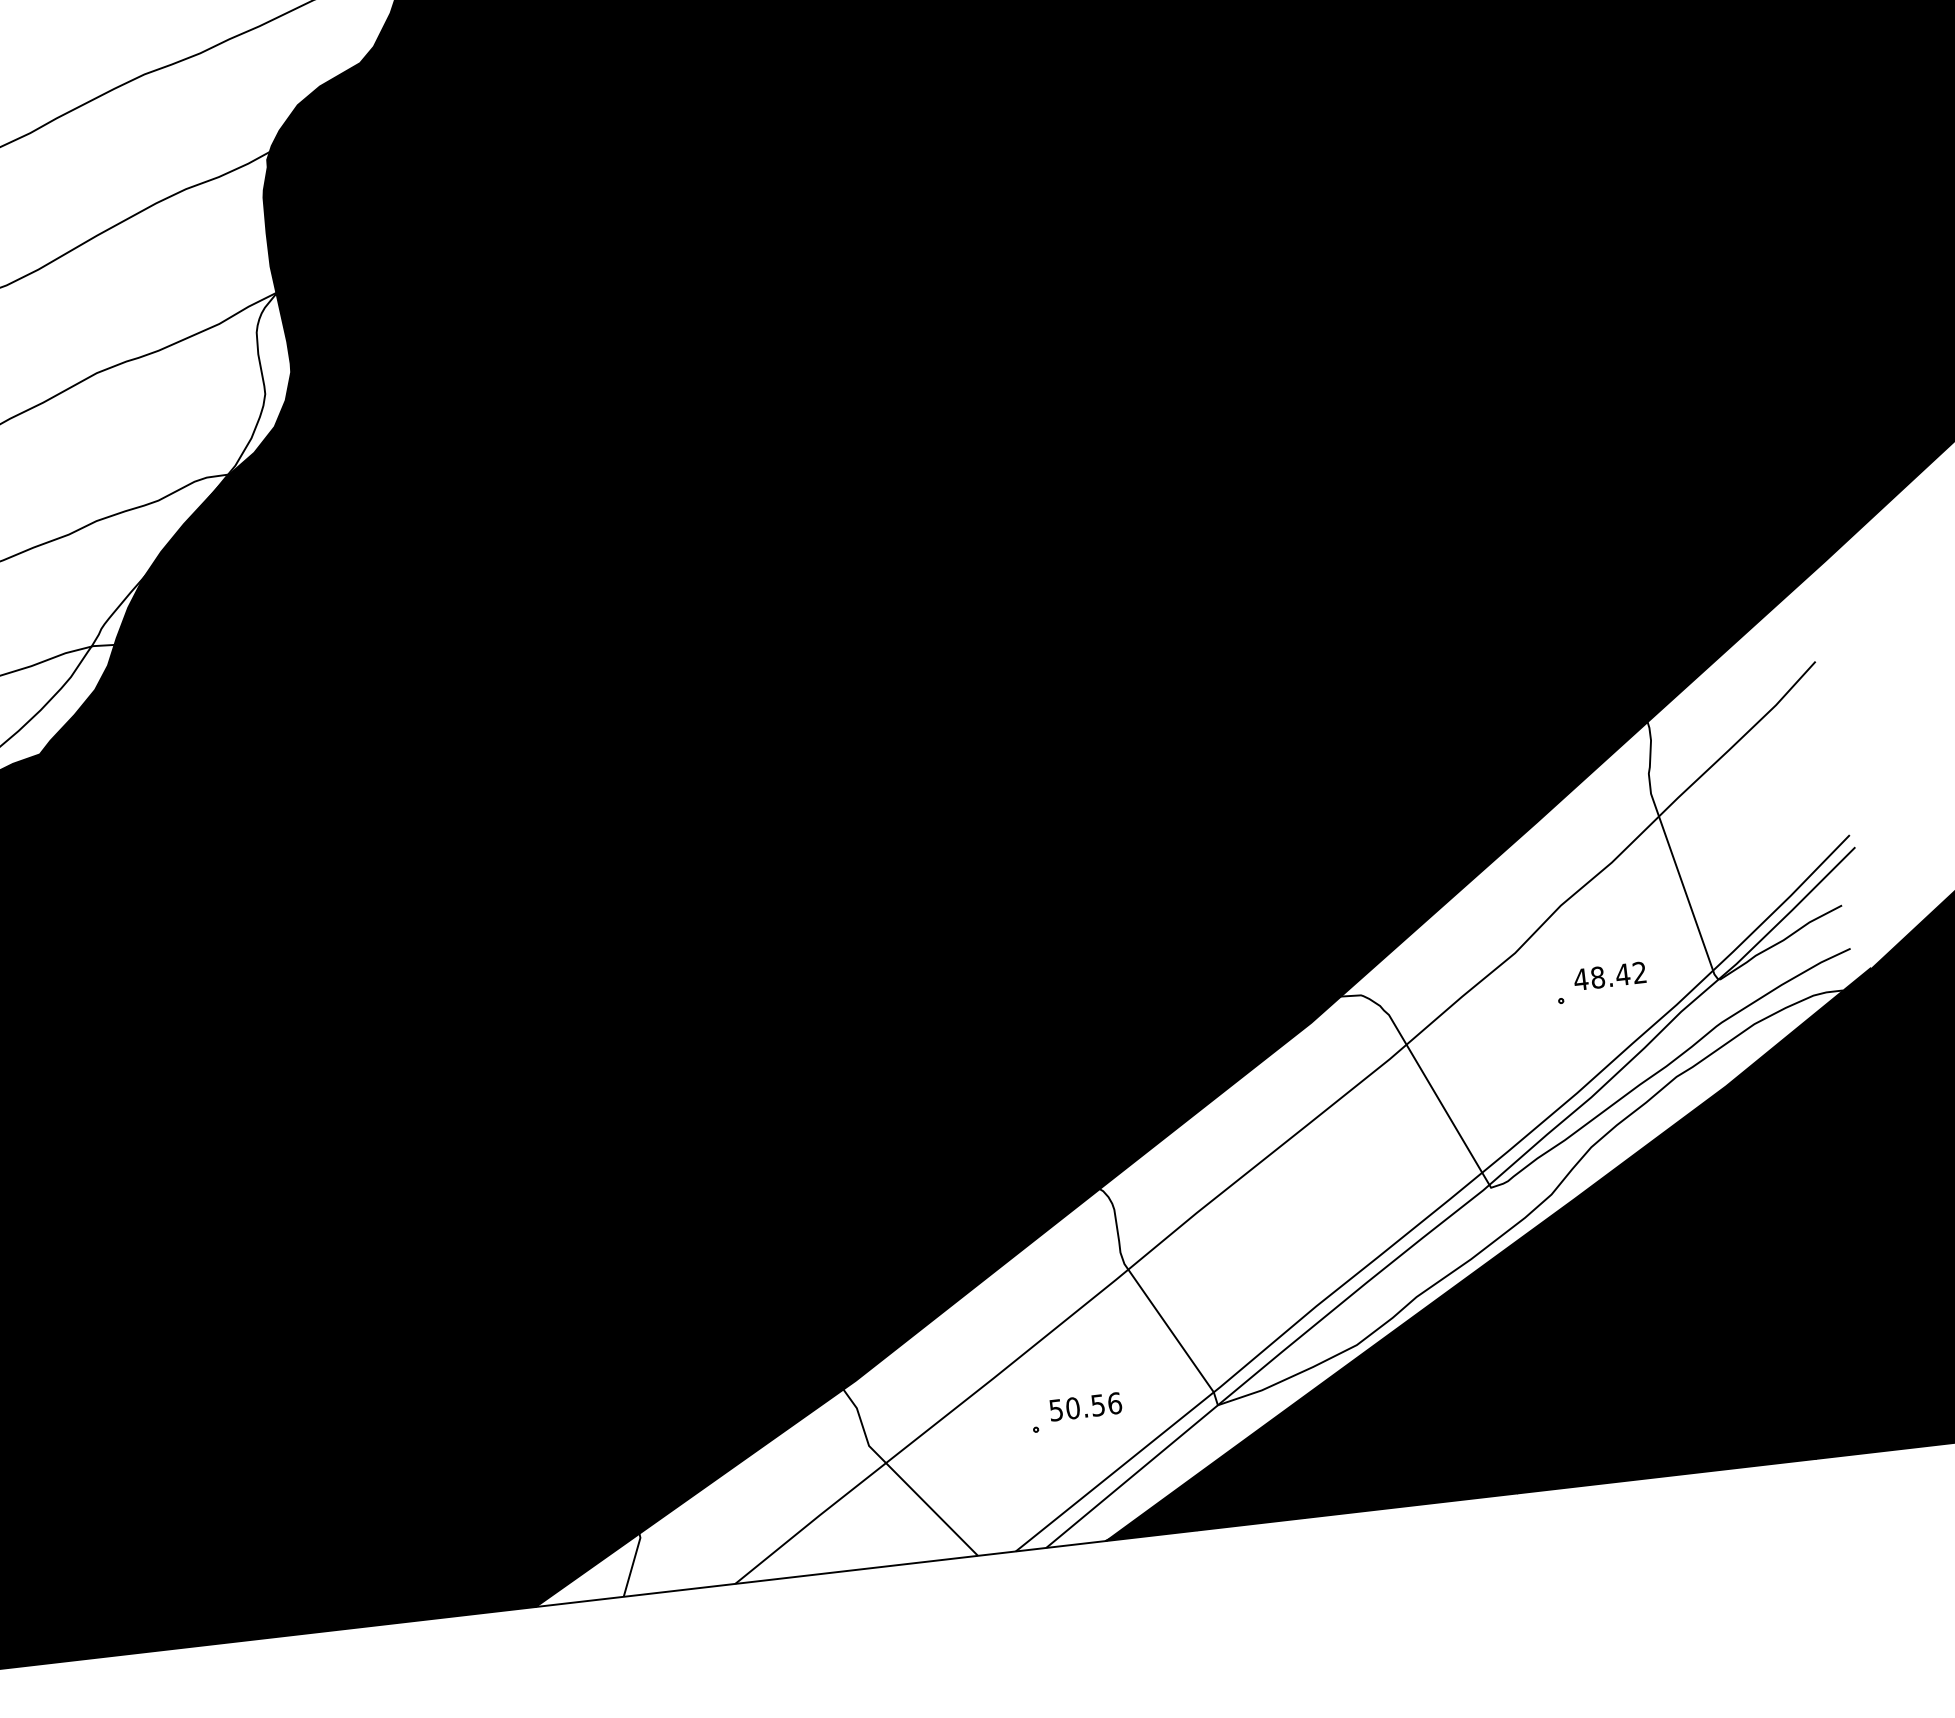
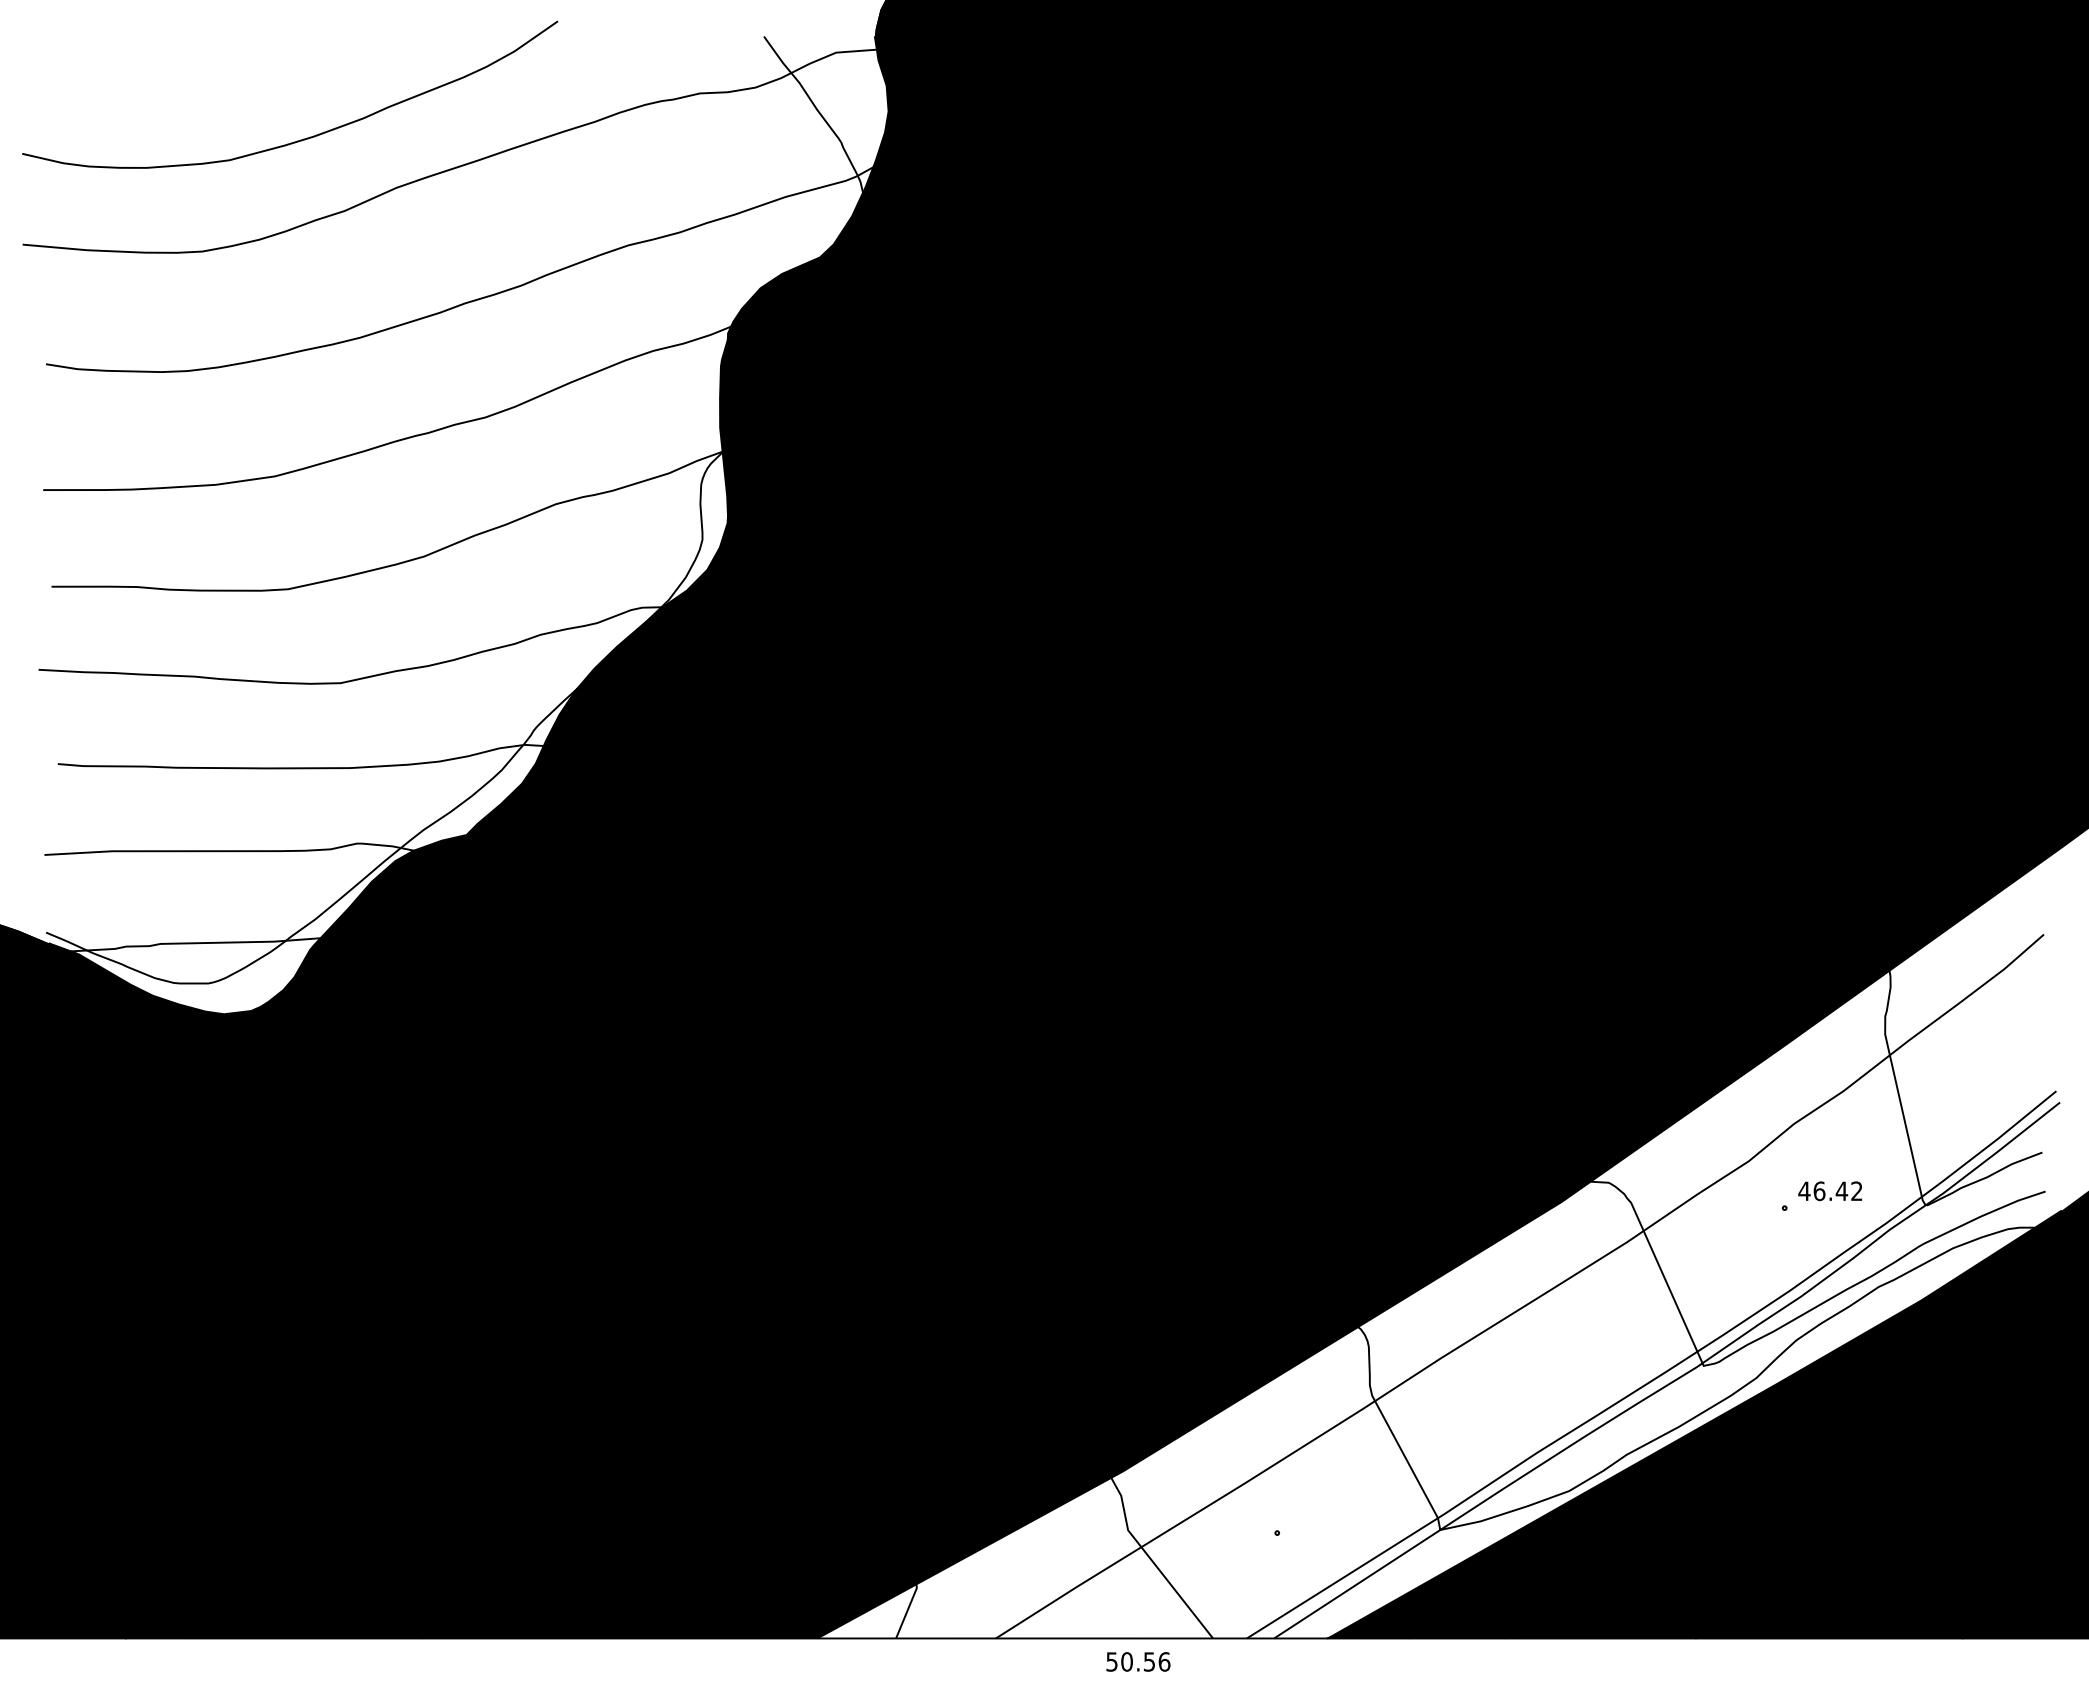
text: (1597, 976) -> (1819, 1190), 48.42 -> 46.42
text: (1085, 1406) -> (1138, 1661), moved

